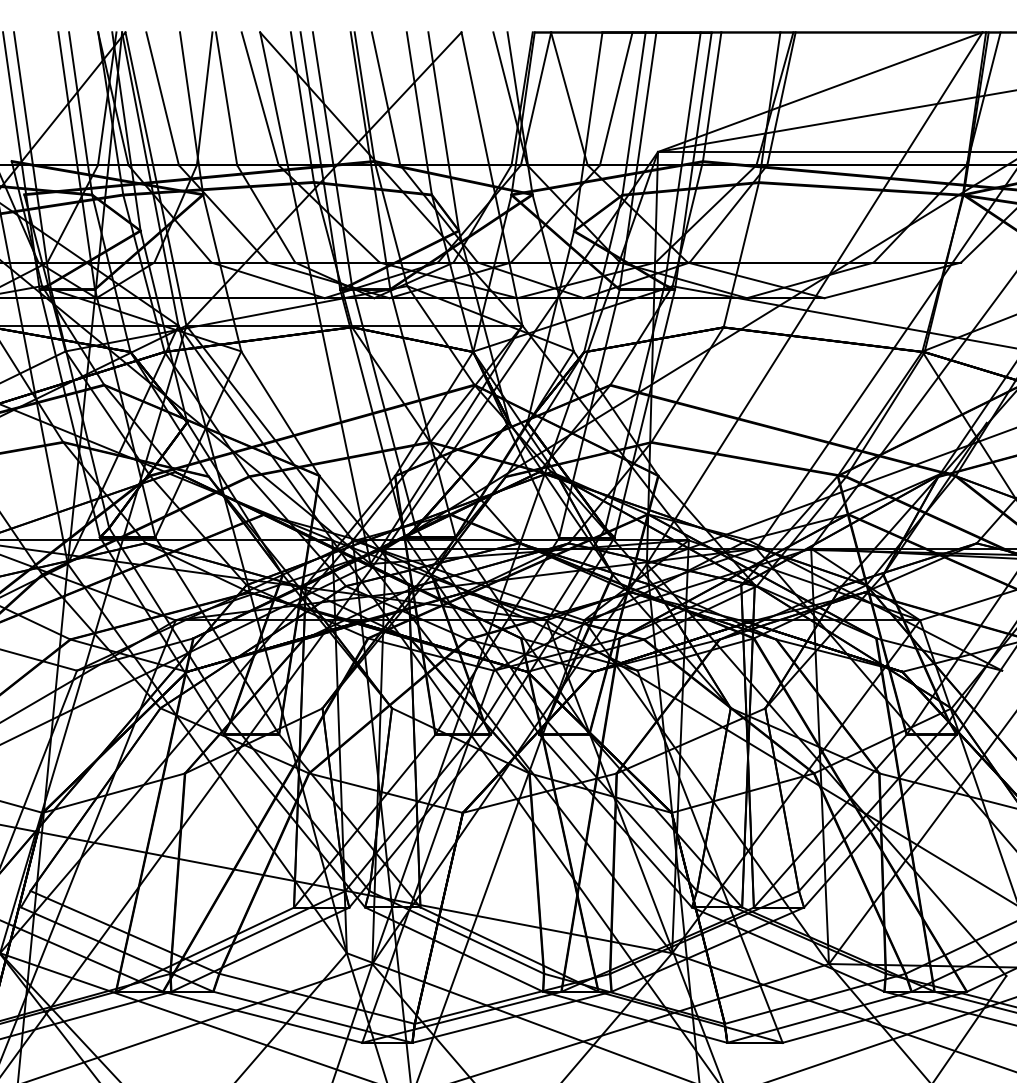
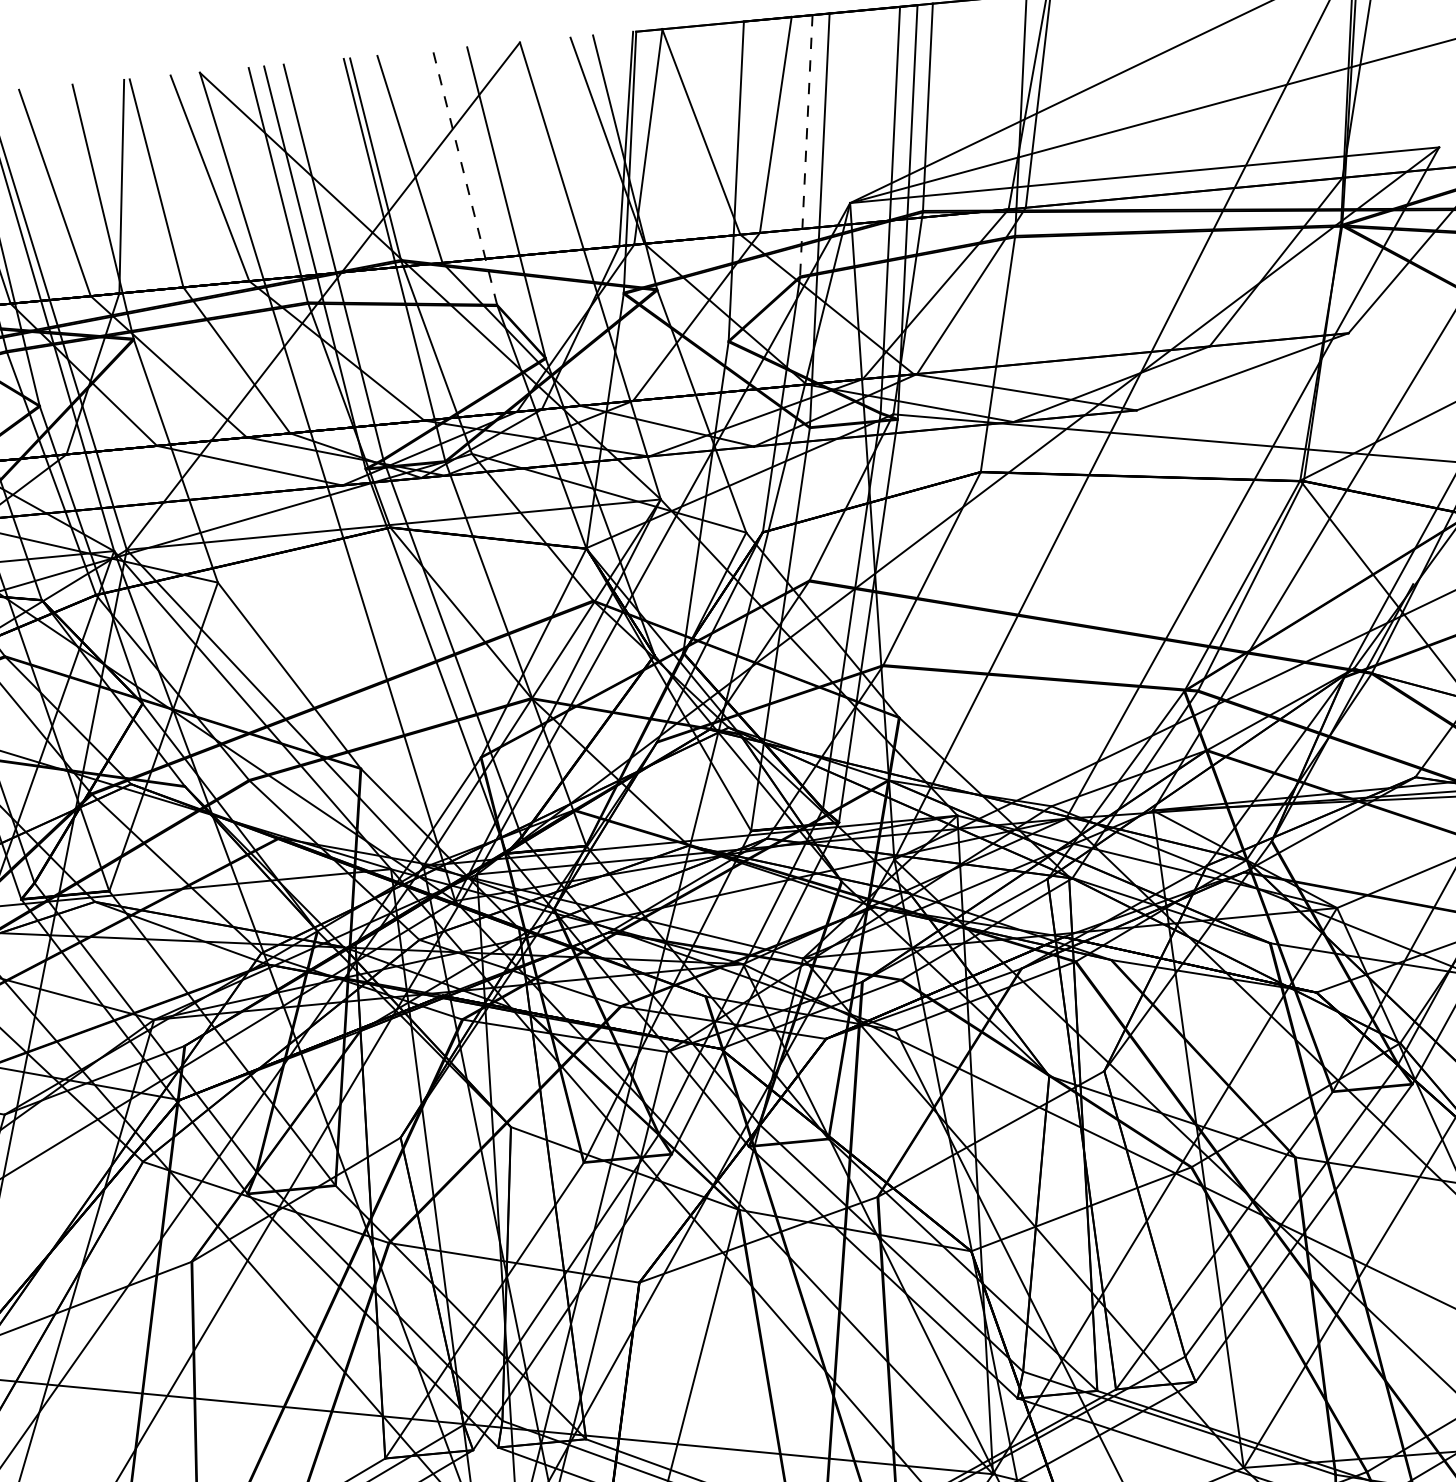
line: (419, 112) -> (465, 176), solid -> dashed
line: (634, 113) -> (806, 145), solid -> dashed

